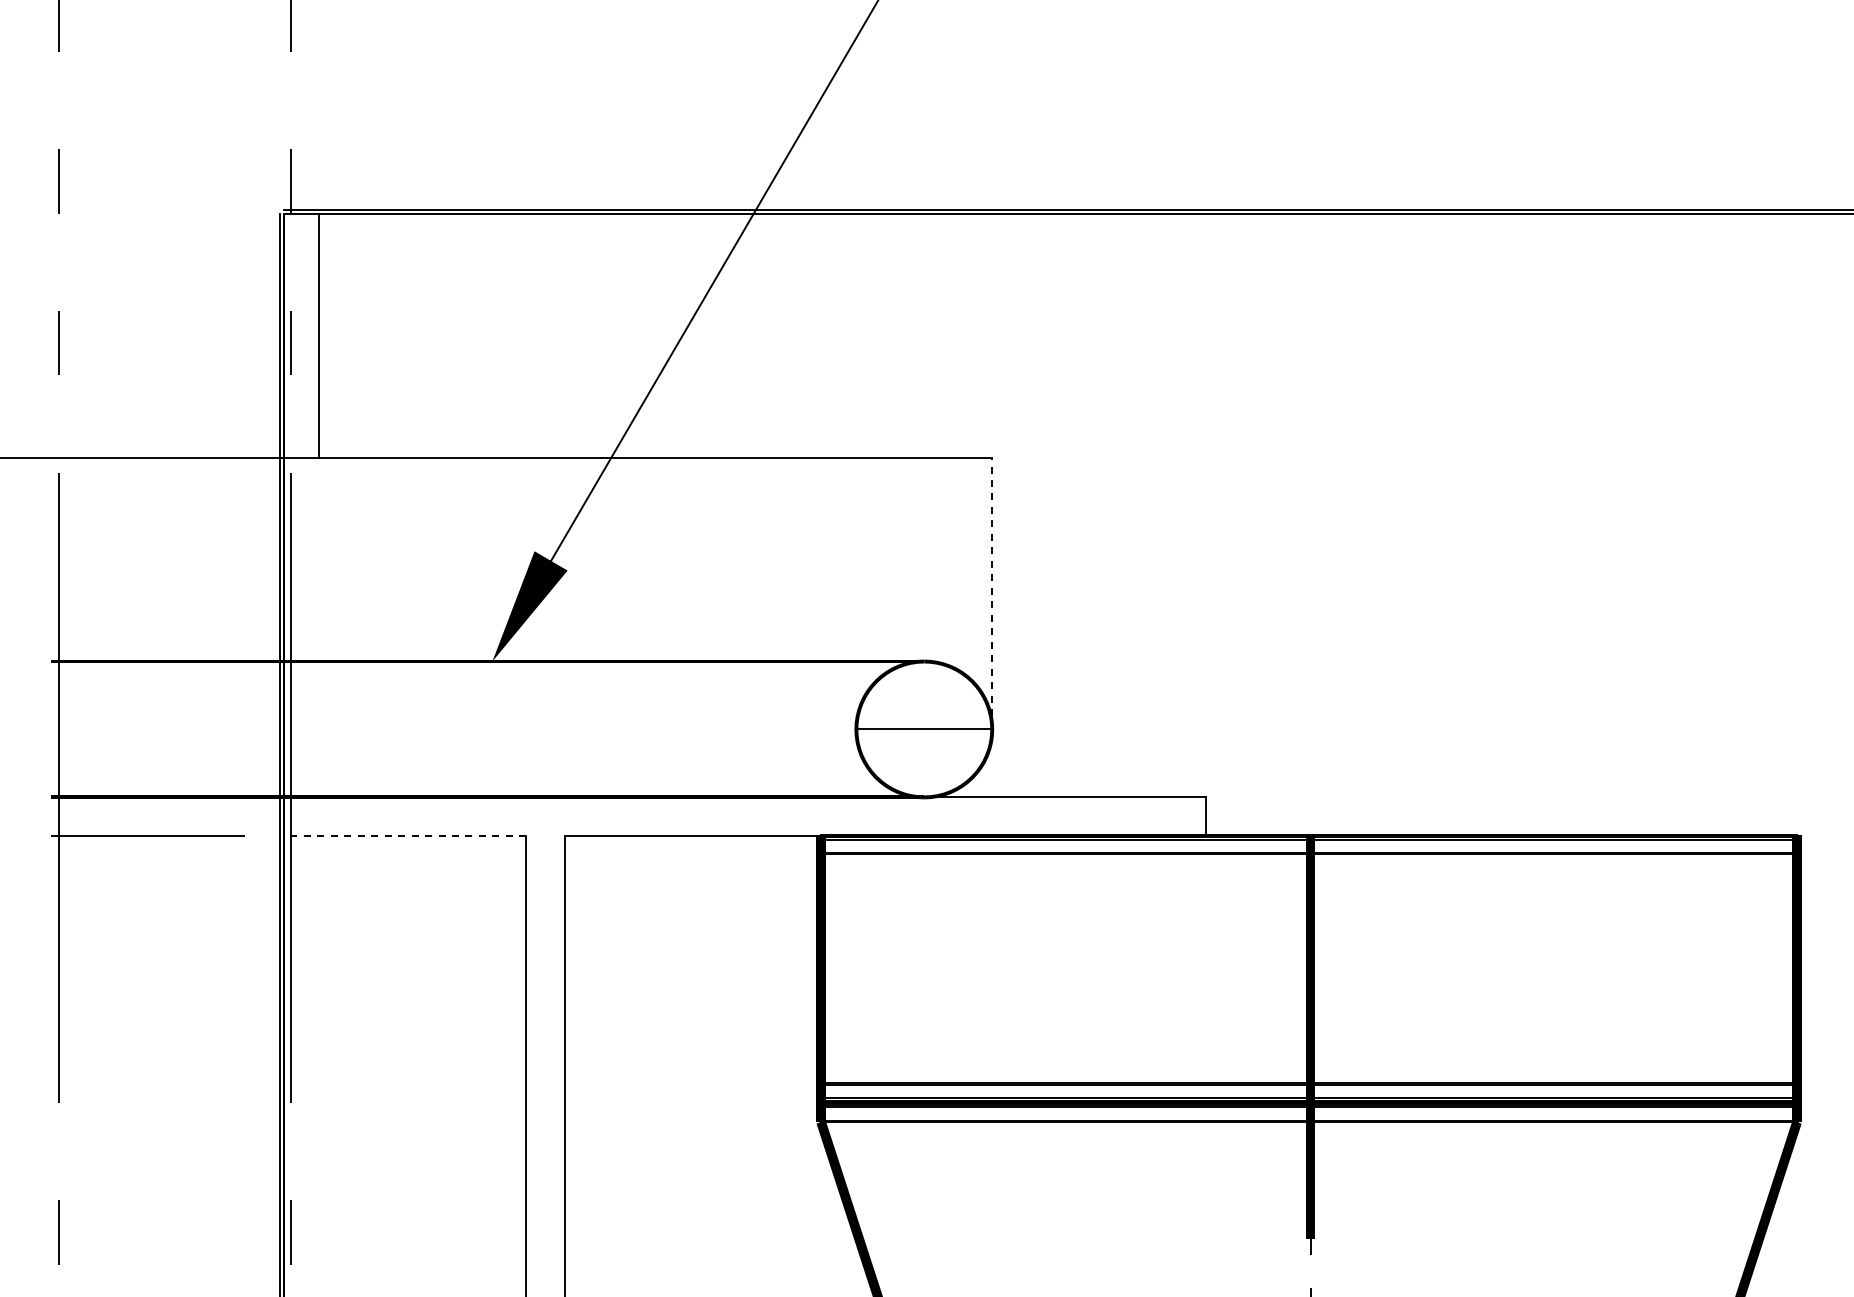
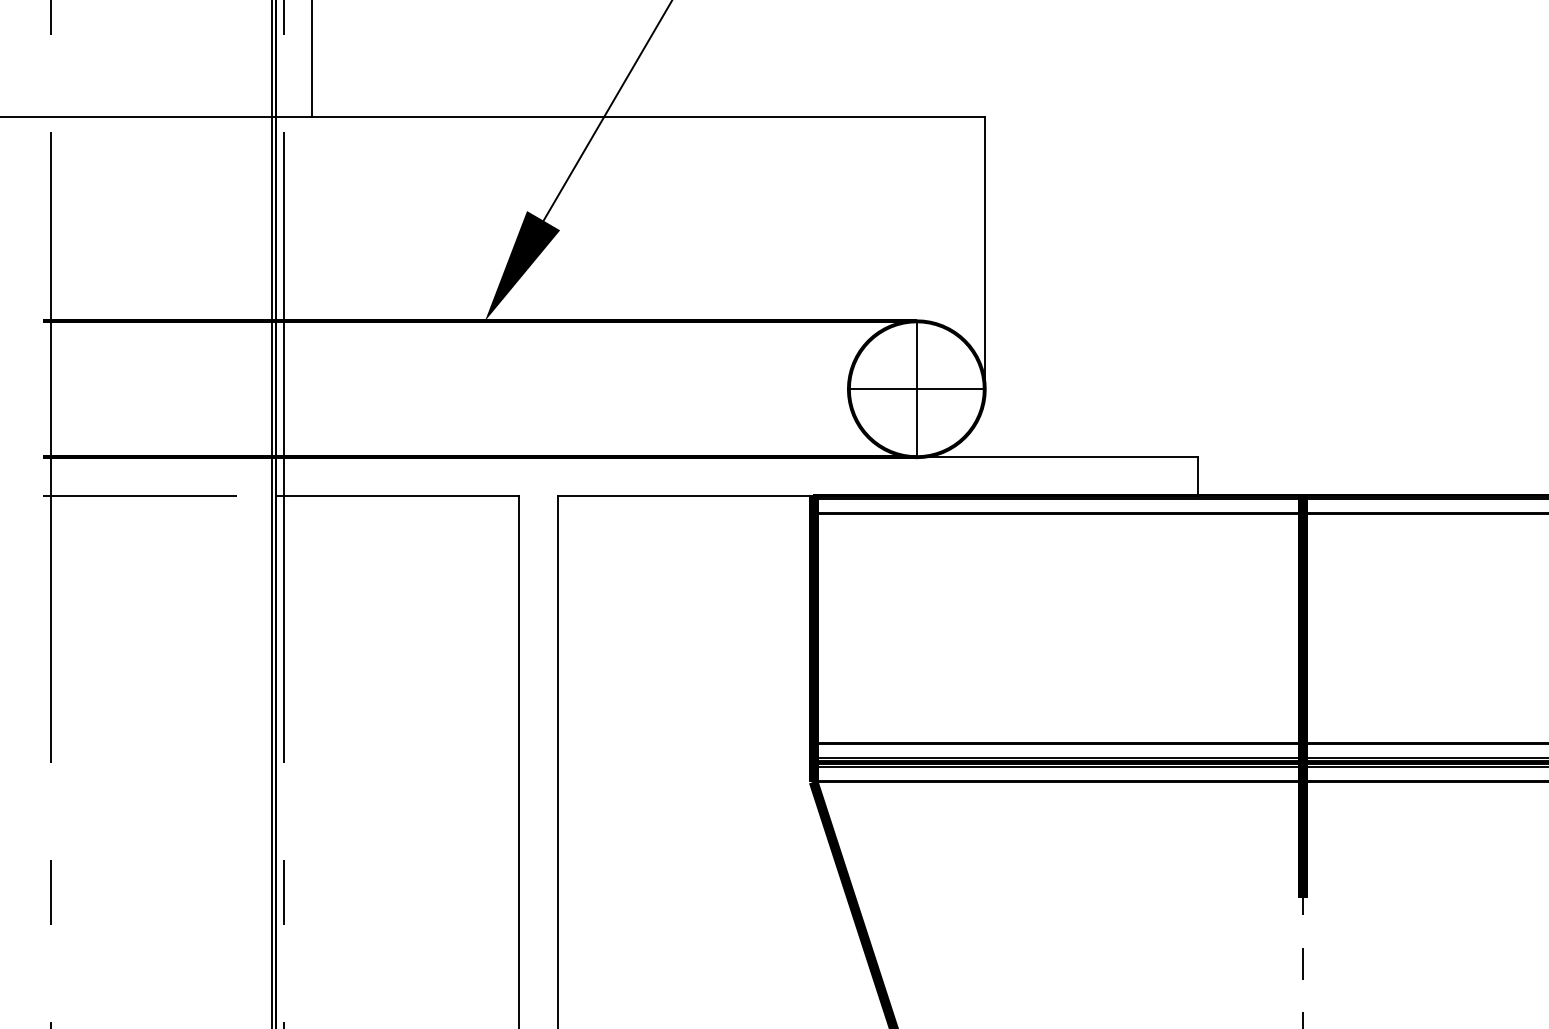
line: (992, 593) -> (985, 253), dashed -> solid
line: (924, 729) -> (917, 389), added
line: (404, 836) -> (397, 496), dashed -> solid

